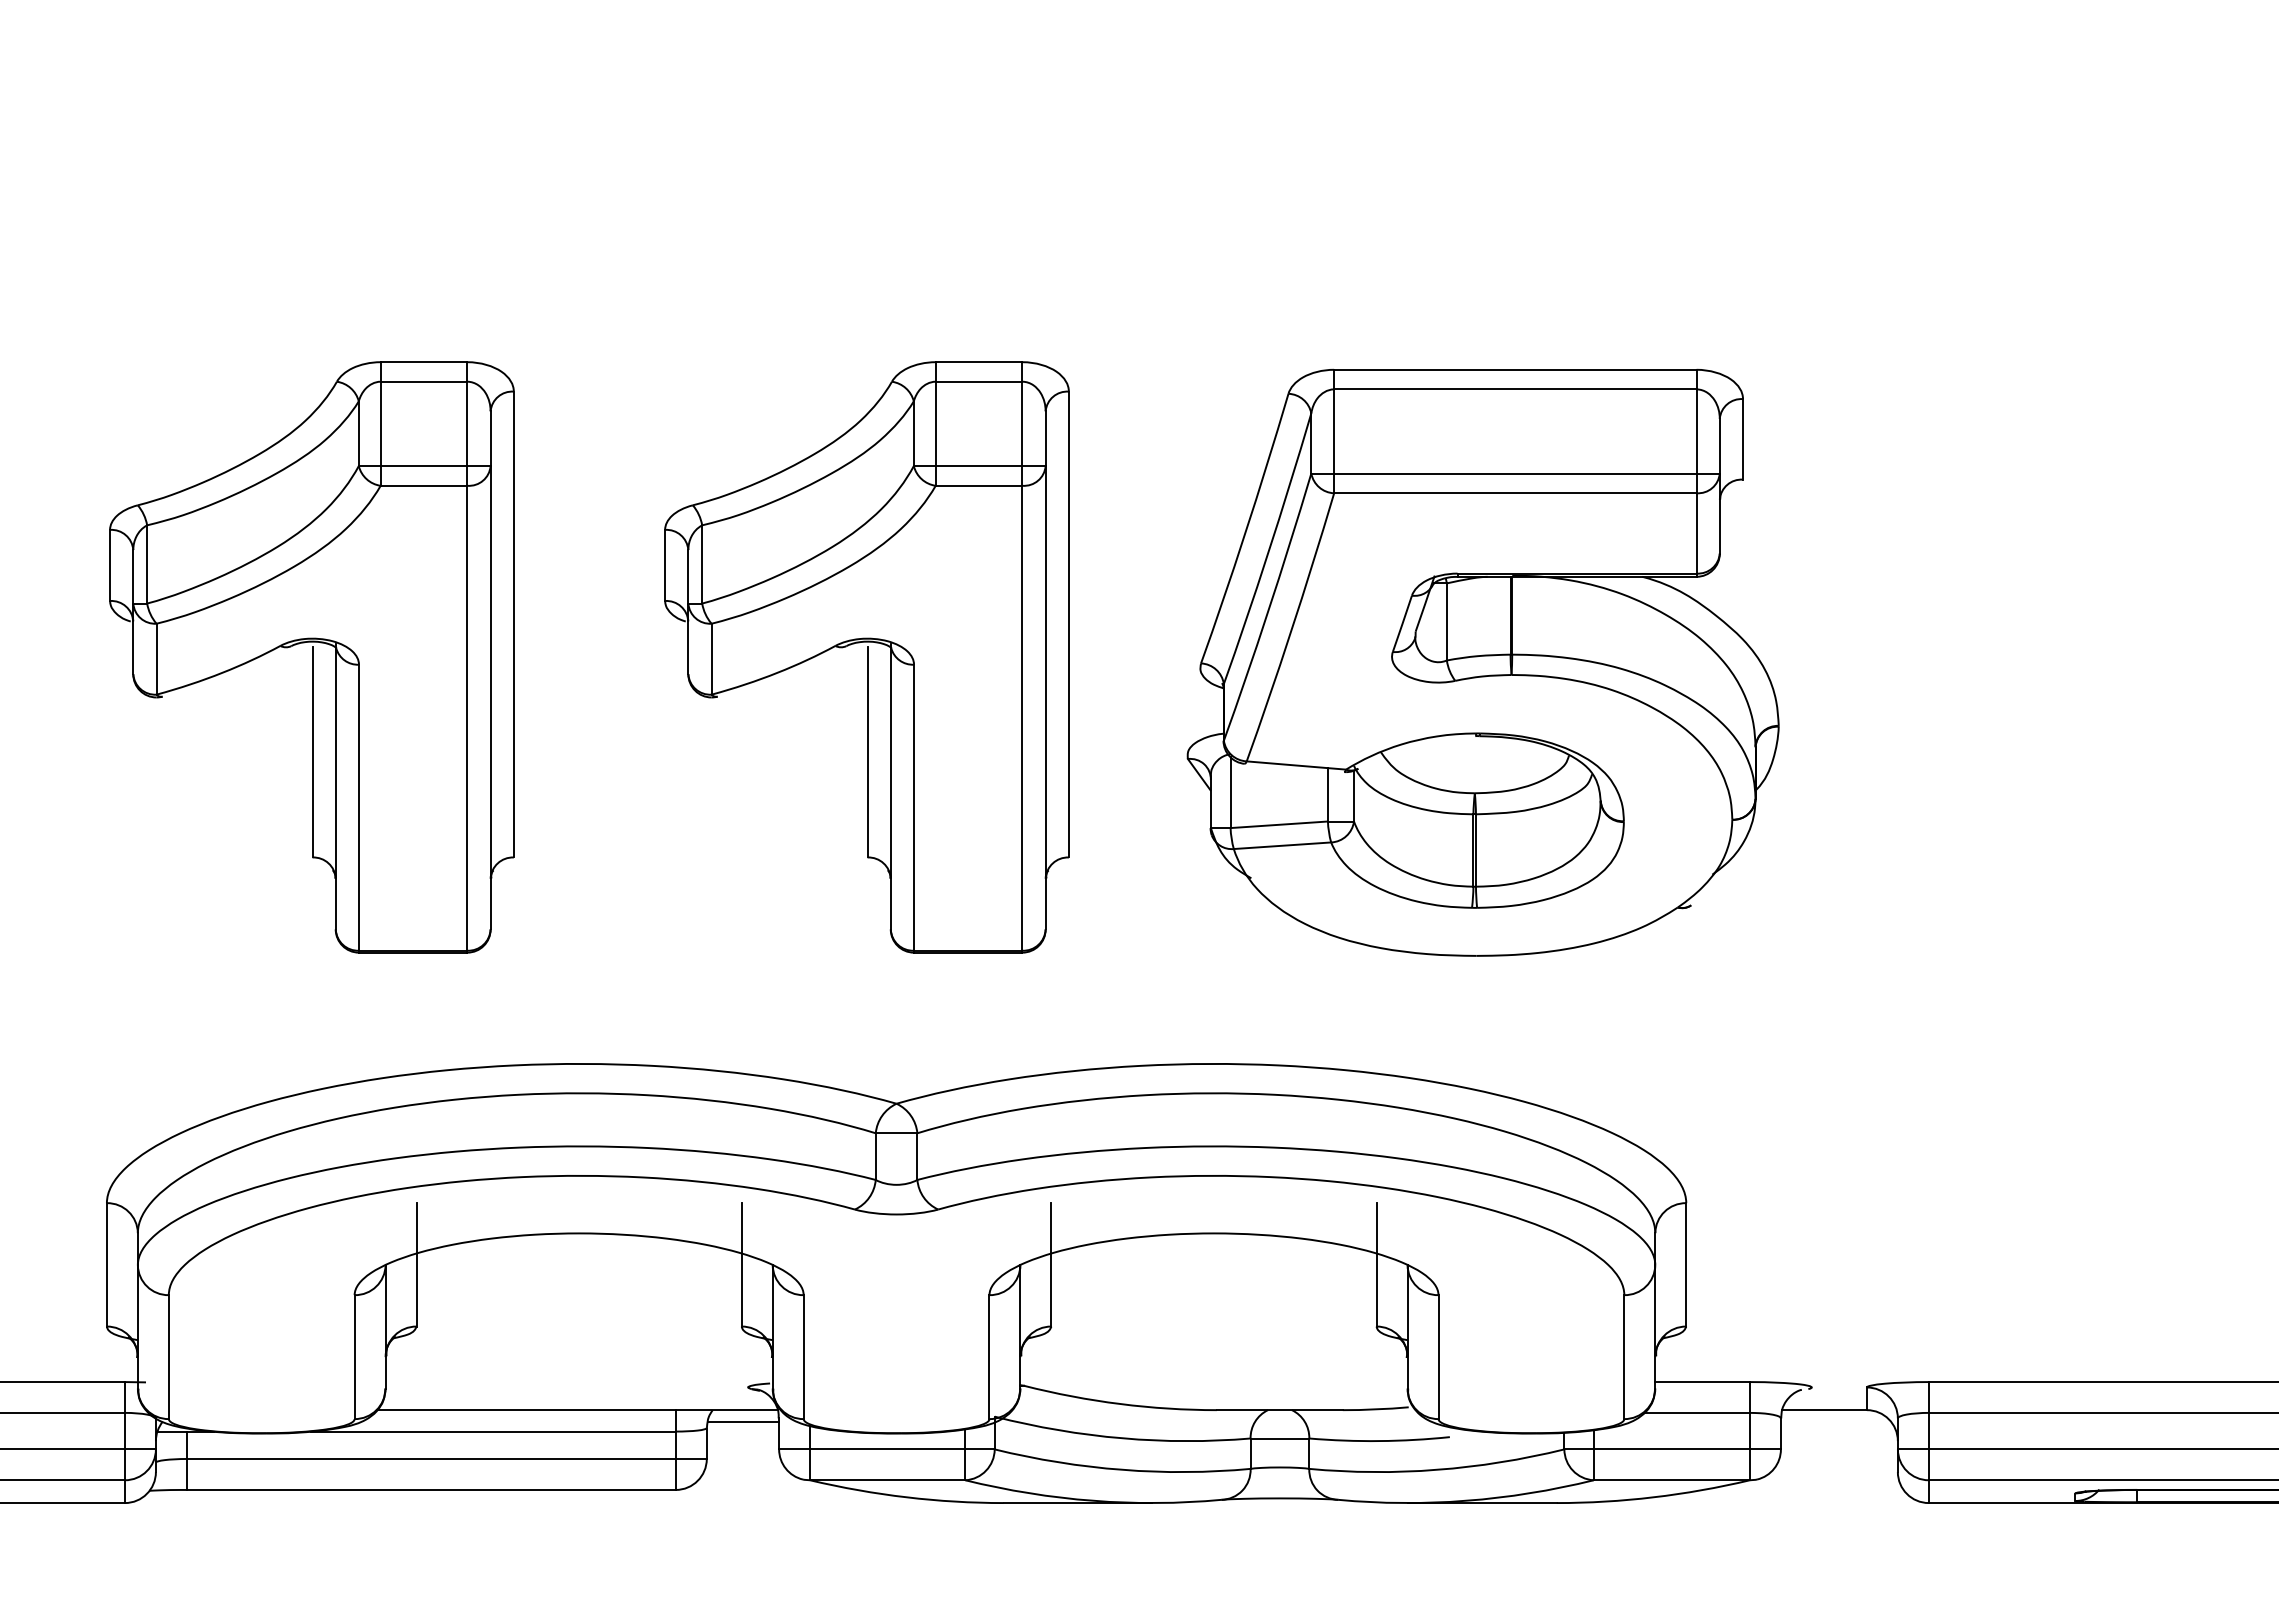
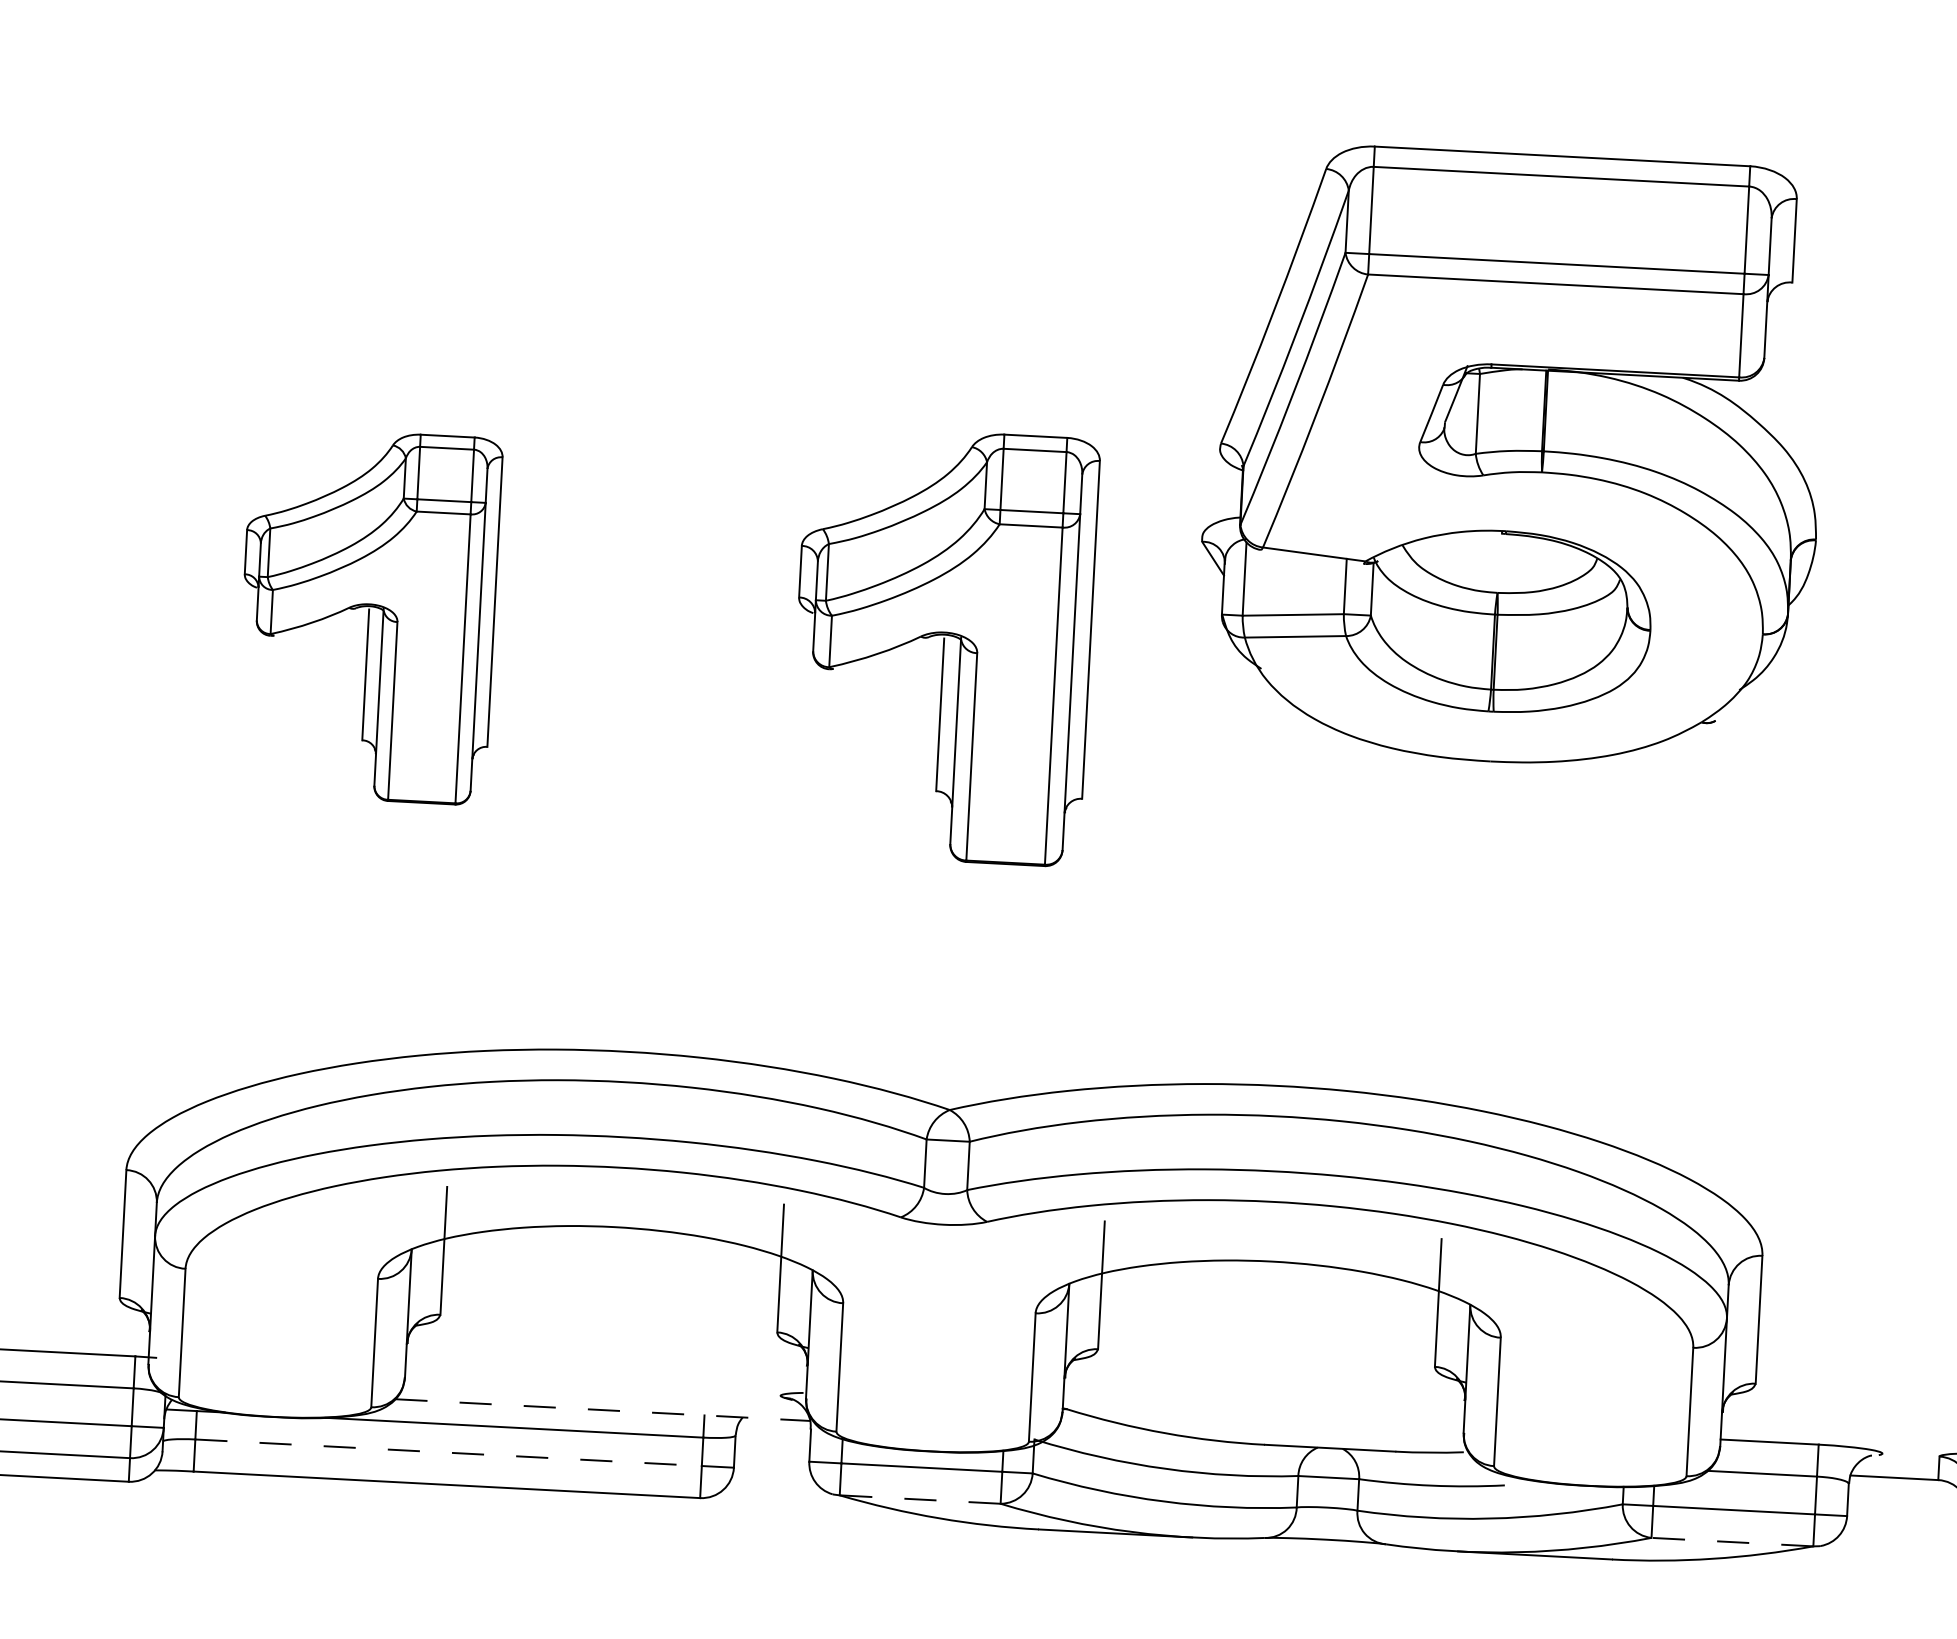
part: (311, 657) -> (367, 615), size x0.6
part: (866, 657) -> (942, 646), size x0.7
part: (1482, 662) -> (1512, 457), moved
line: (578, 1410) -> (603, 1410), solid -> dashed
line: (743, 1421) -> (773, 1430), removed
line: (431, 1458) -> (448, 1452), solid -> dashed
line: (887, 1480) -> (919, 1499), solid -> dashed
line: (1671, 1480) -> (1732, 1542), solid -> dashed

